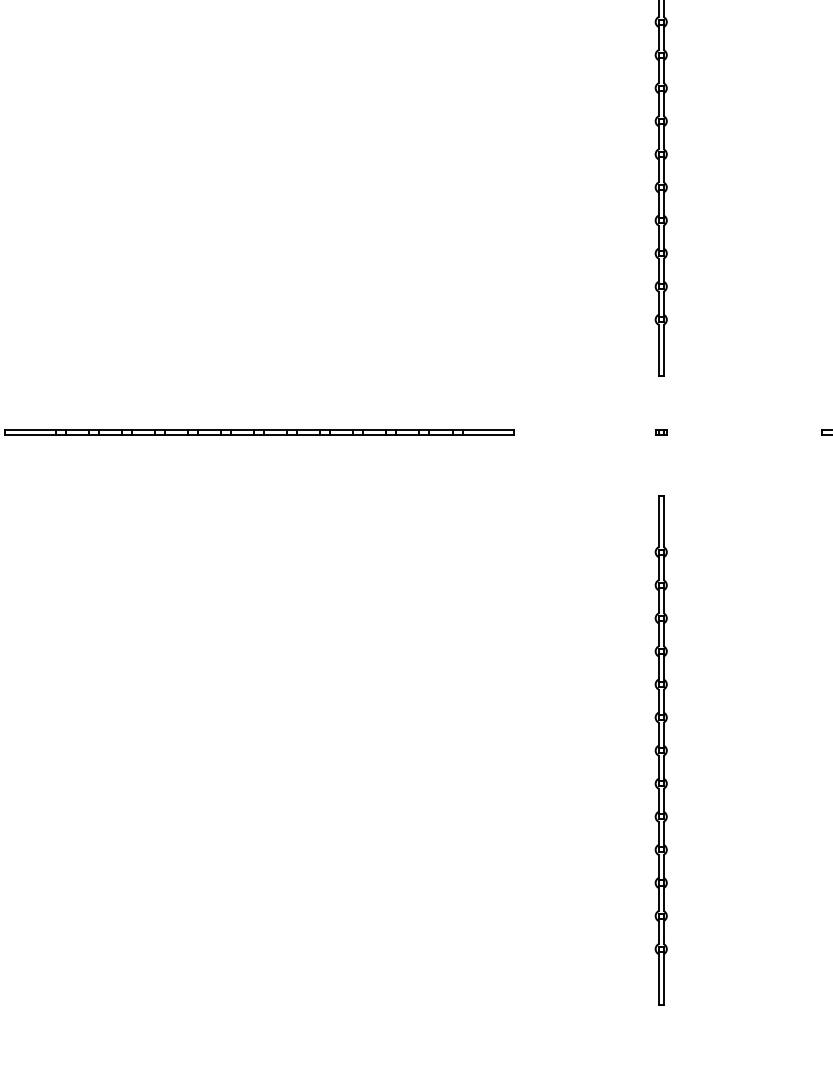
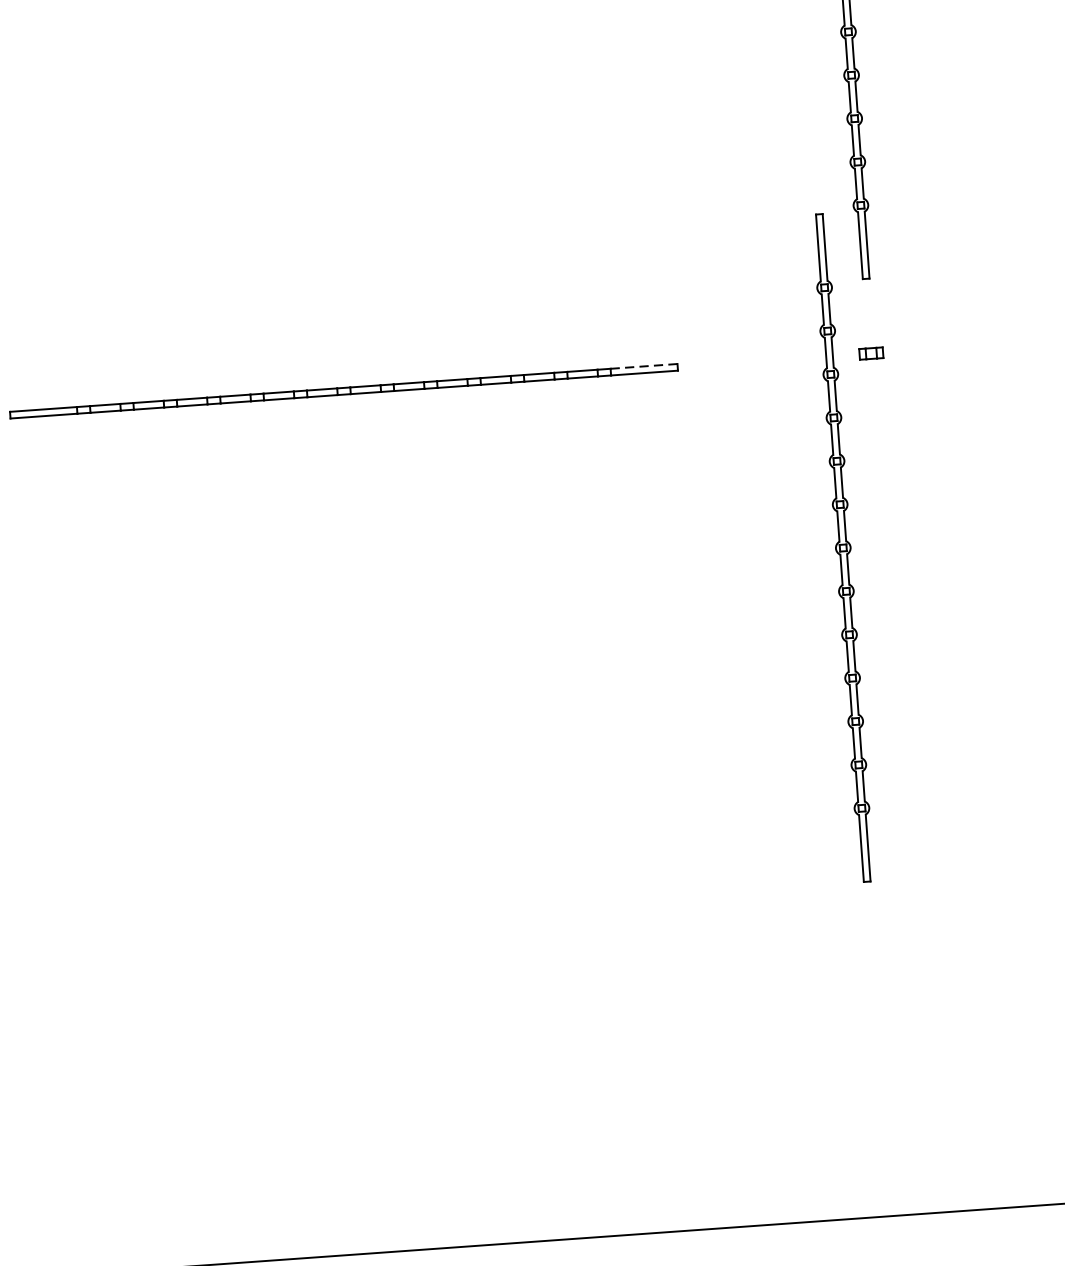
line: (488, 430) -> (644, 366), solid -> dashed
part: (661, 432) -> (871, 353), size x1.6
part: (660, 750) -> (842, 547), moved

